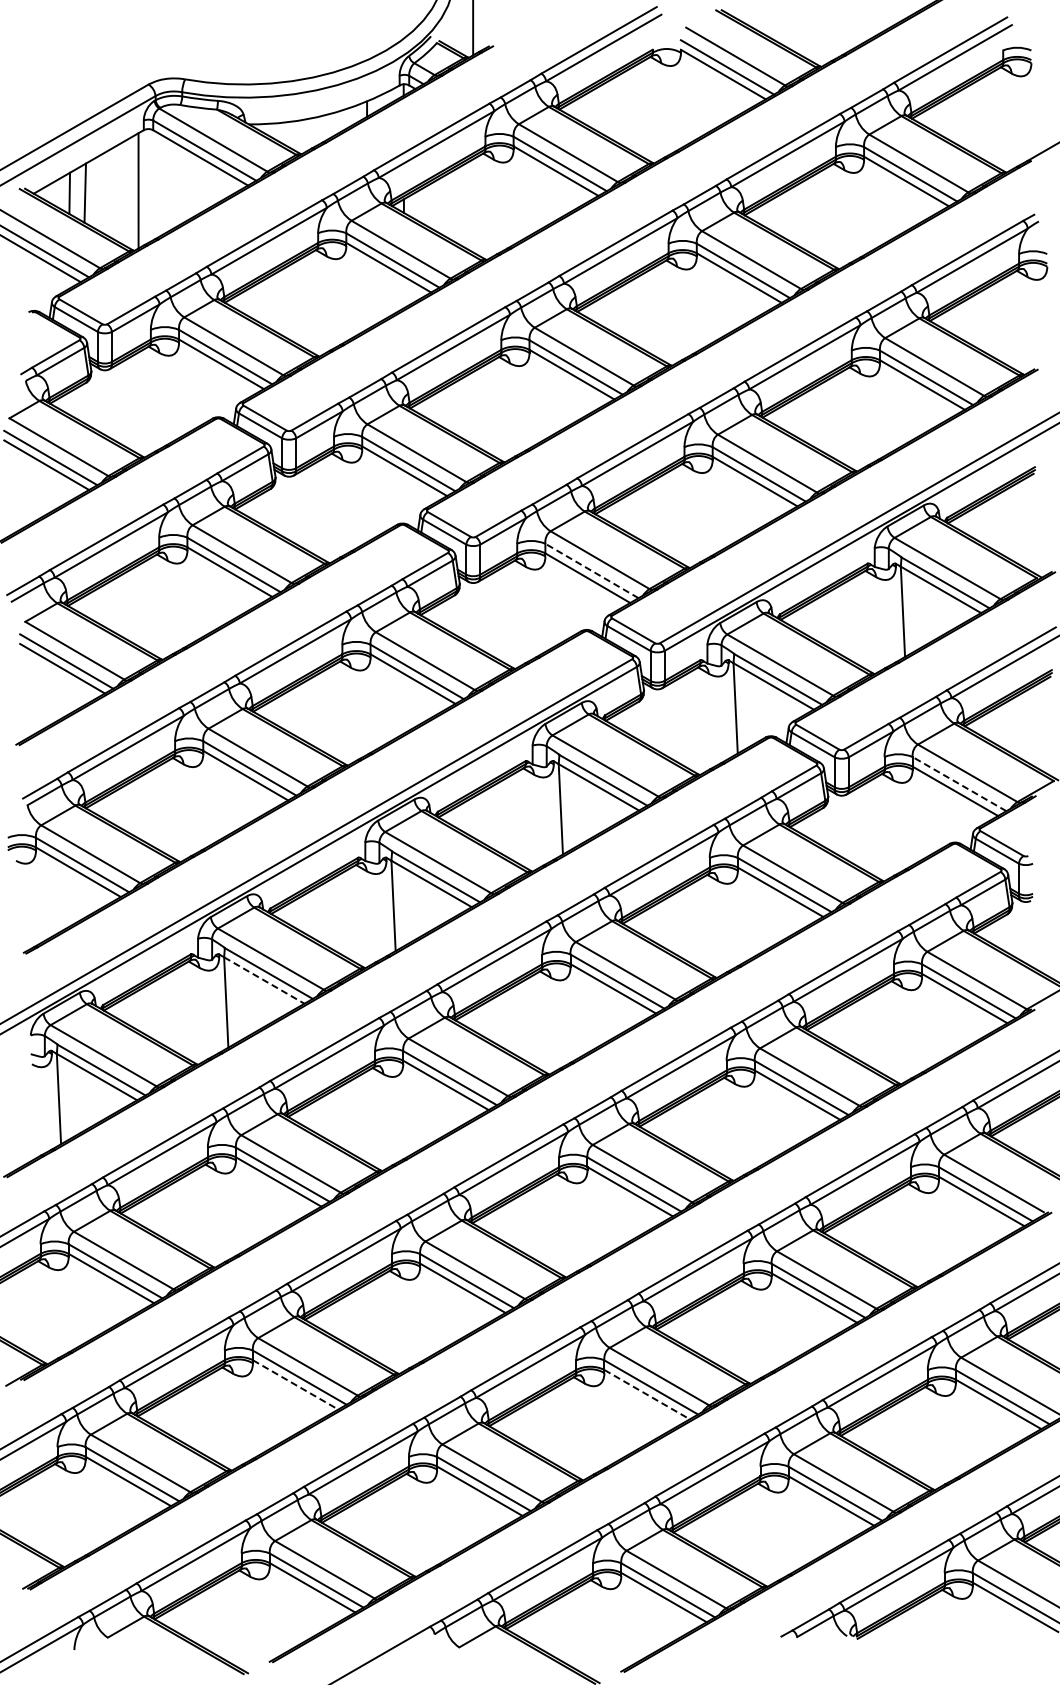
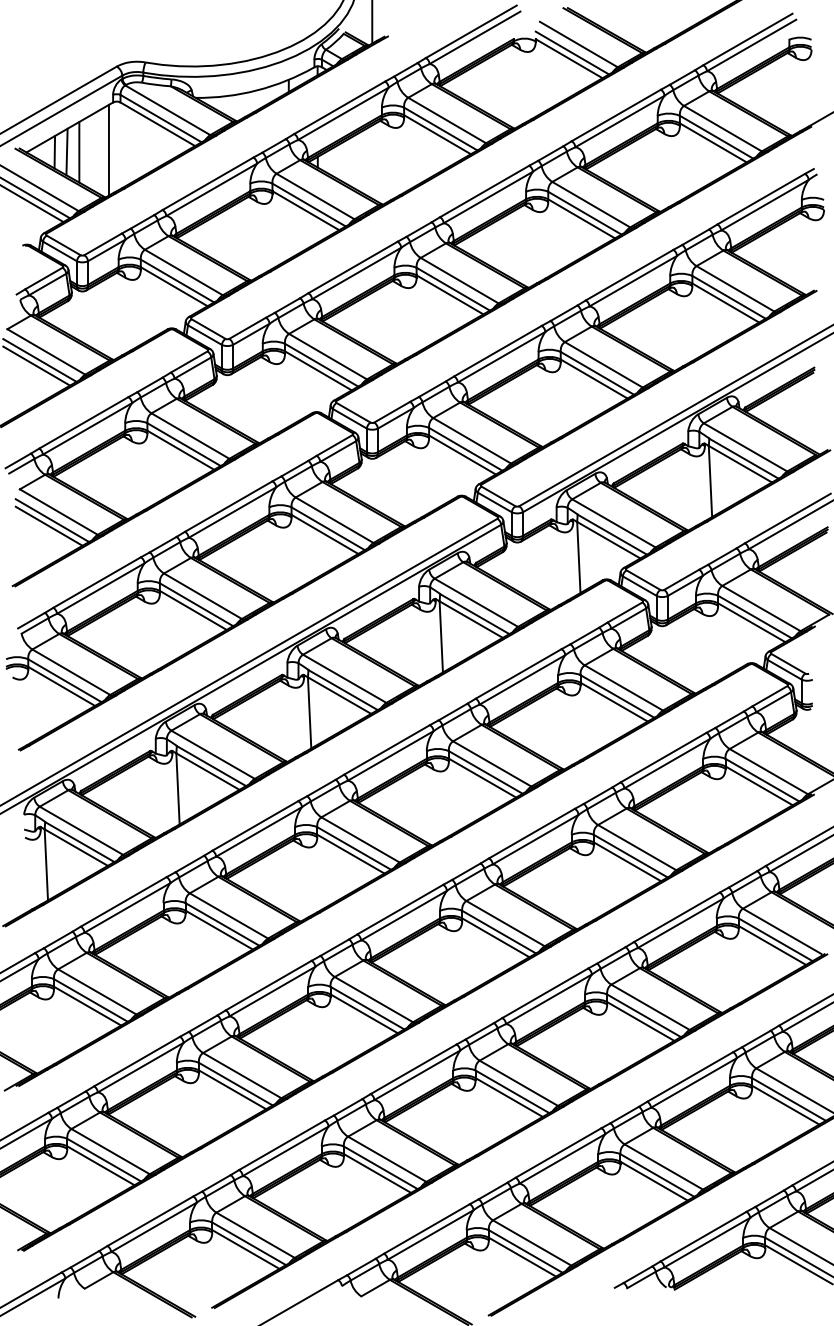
line: (100, 193) -> (79, 152), added
line: (591, 570) -> (465, 448), dashed -> solid
line: (959, 783) -> (754, 616), dashed -> solid
line: (264, 980) -> (208, 771), dashed -> solid
line: (296, 1385) -> (233, 1090), dashed -> solid
line: (647, 1394) -> (509, 1097), dashed -> solid

